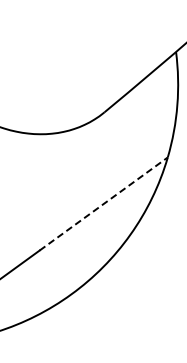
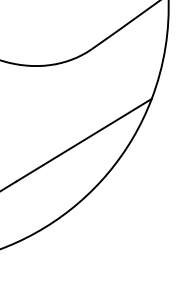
line: (104, 203) -> (84, 139), dashed -> solid

